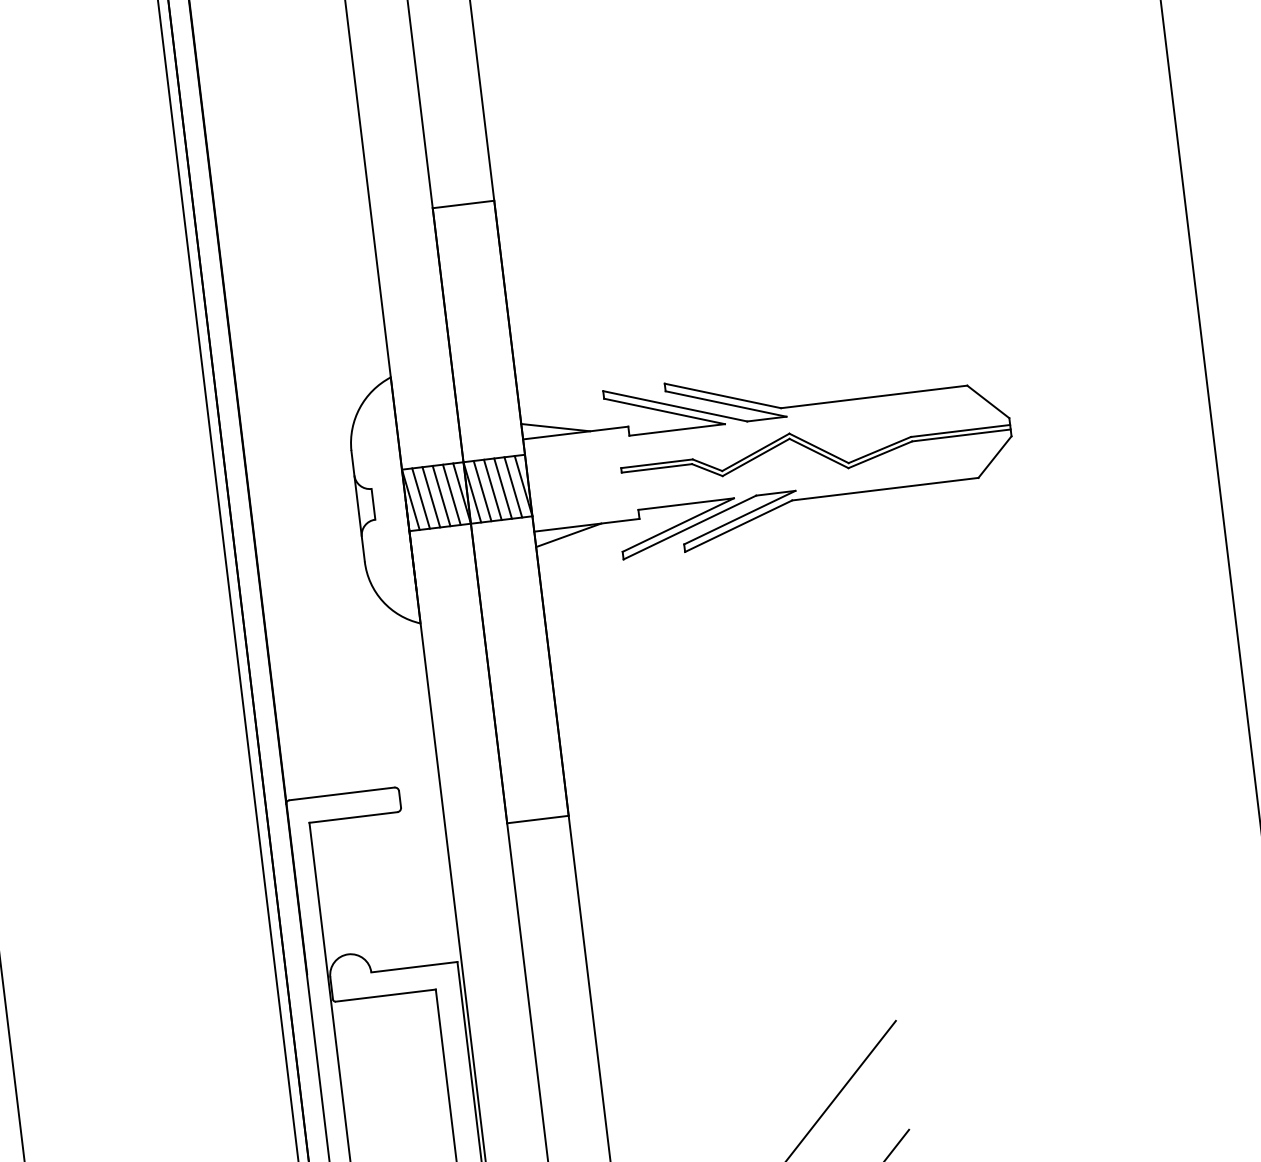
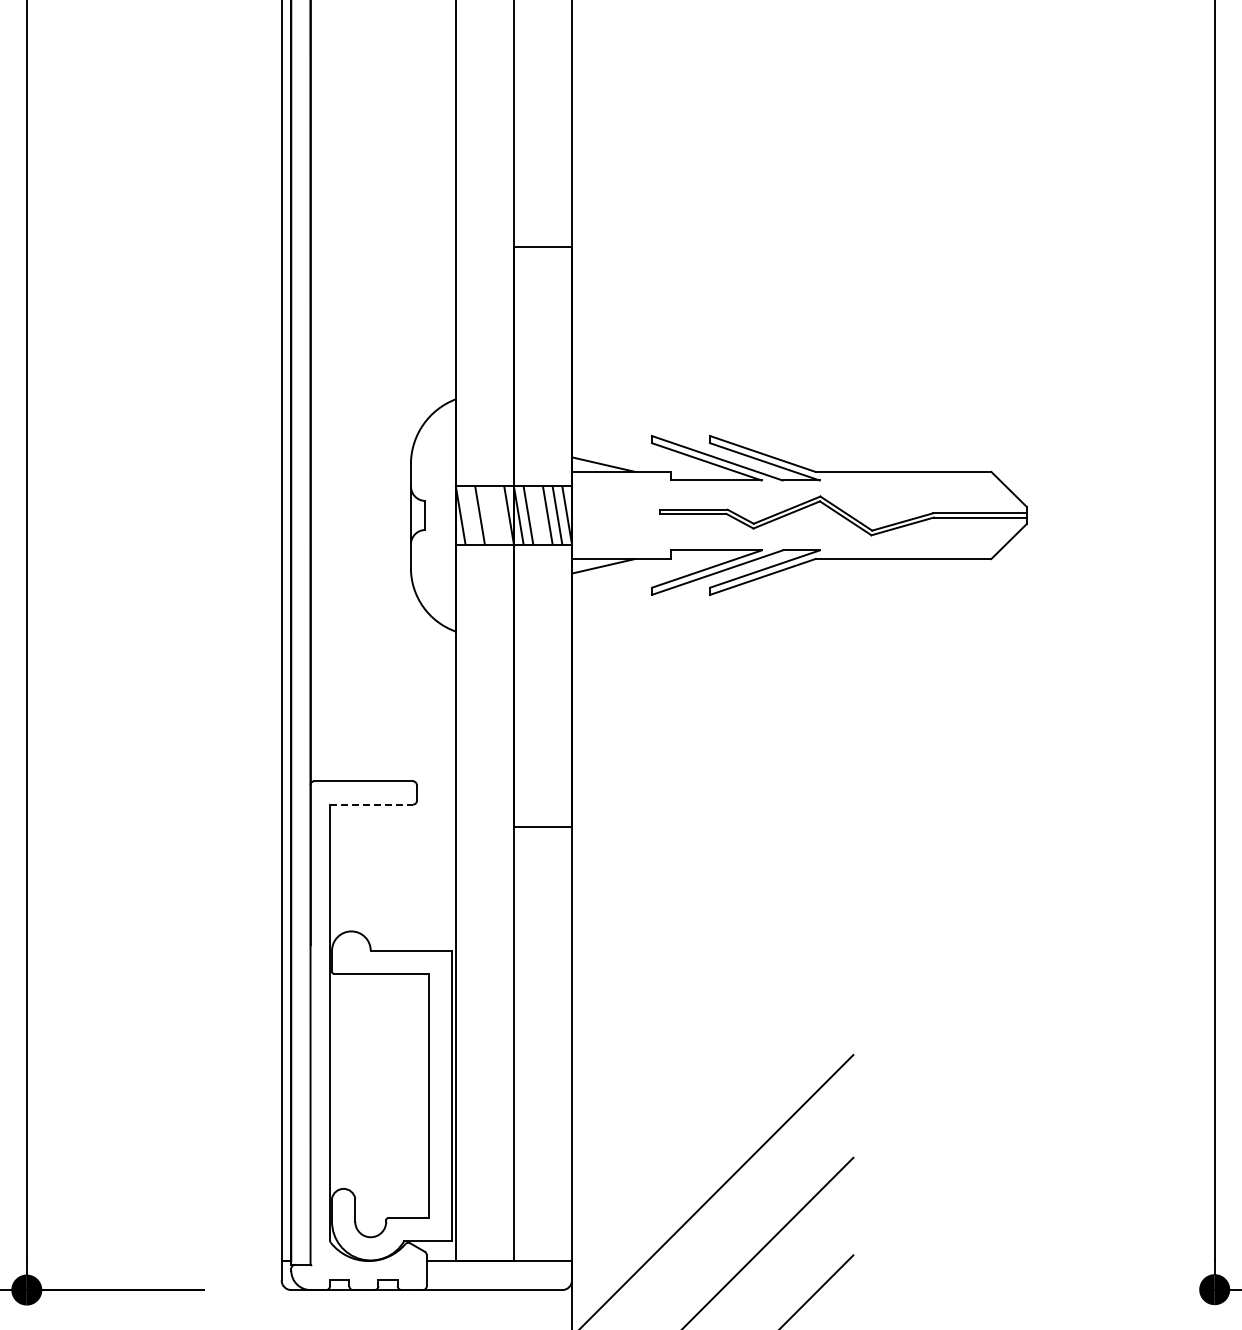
line: (492, 490) -> (537, 515), removed
line: (451, 494) -> (499, 515), removed
line: (441, 496) -> (489, 515), removed
line: (421, 498) -> (470, 515), removed
line: (353, 817) -> (371, 804), solid -> dashed

